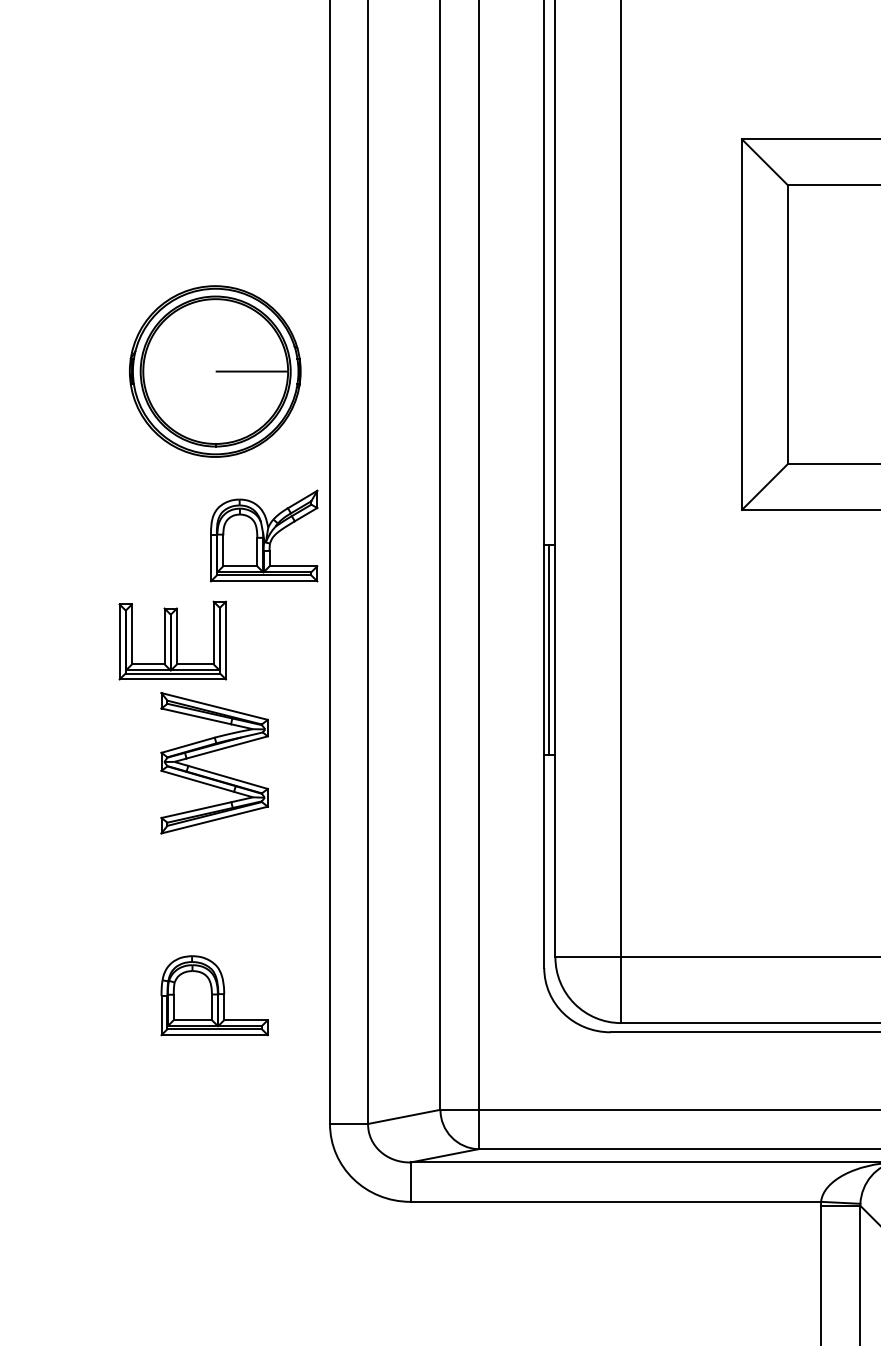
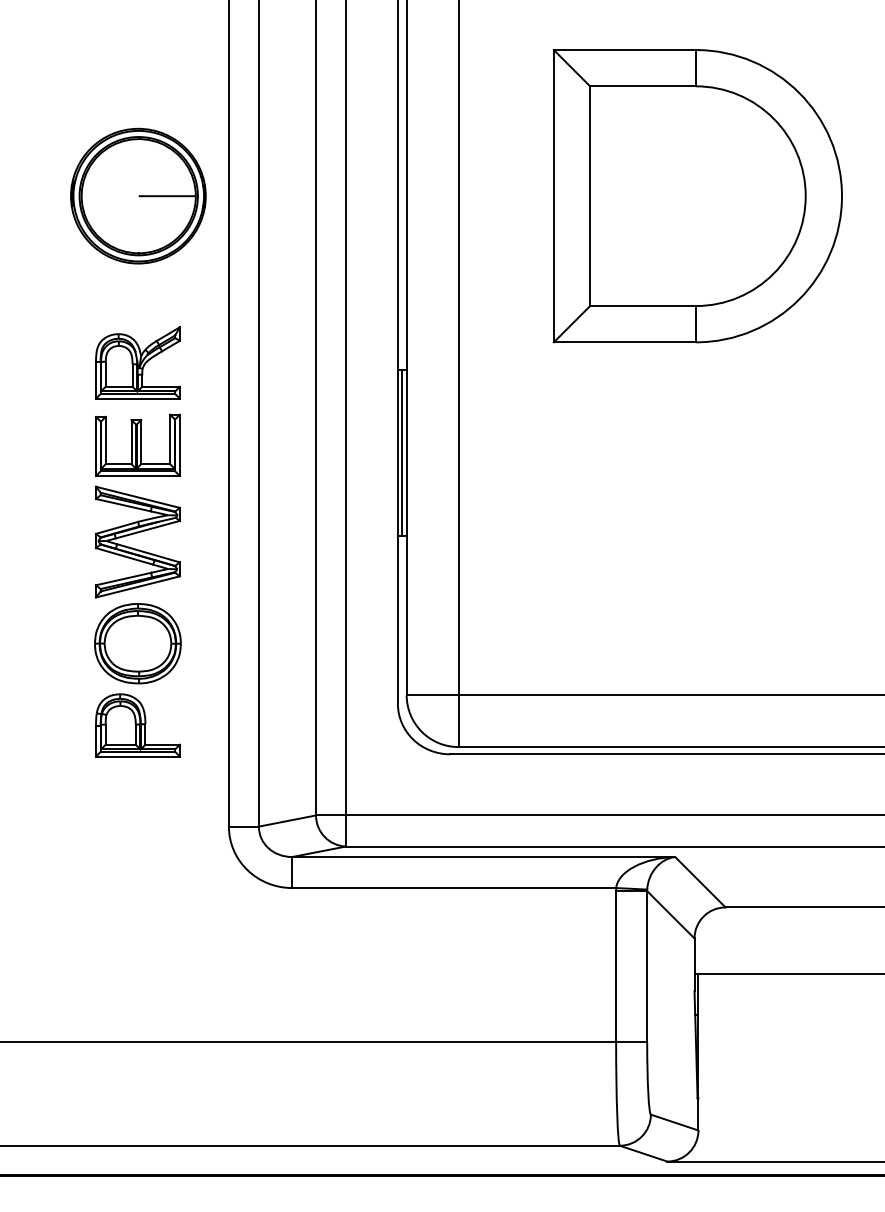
part: (215, 370) -> (138, 195), moved
part: (263, 535) -> (137, 362), moved
part: (172, 639) -> (137, 444), moved
part: (214, 891) -> (137, 643), added

